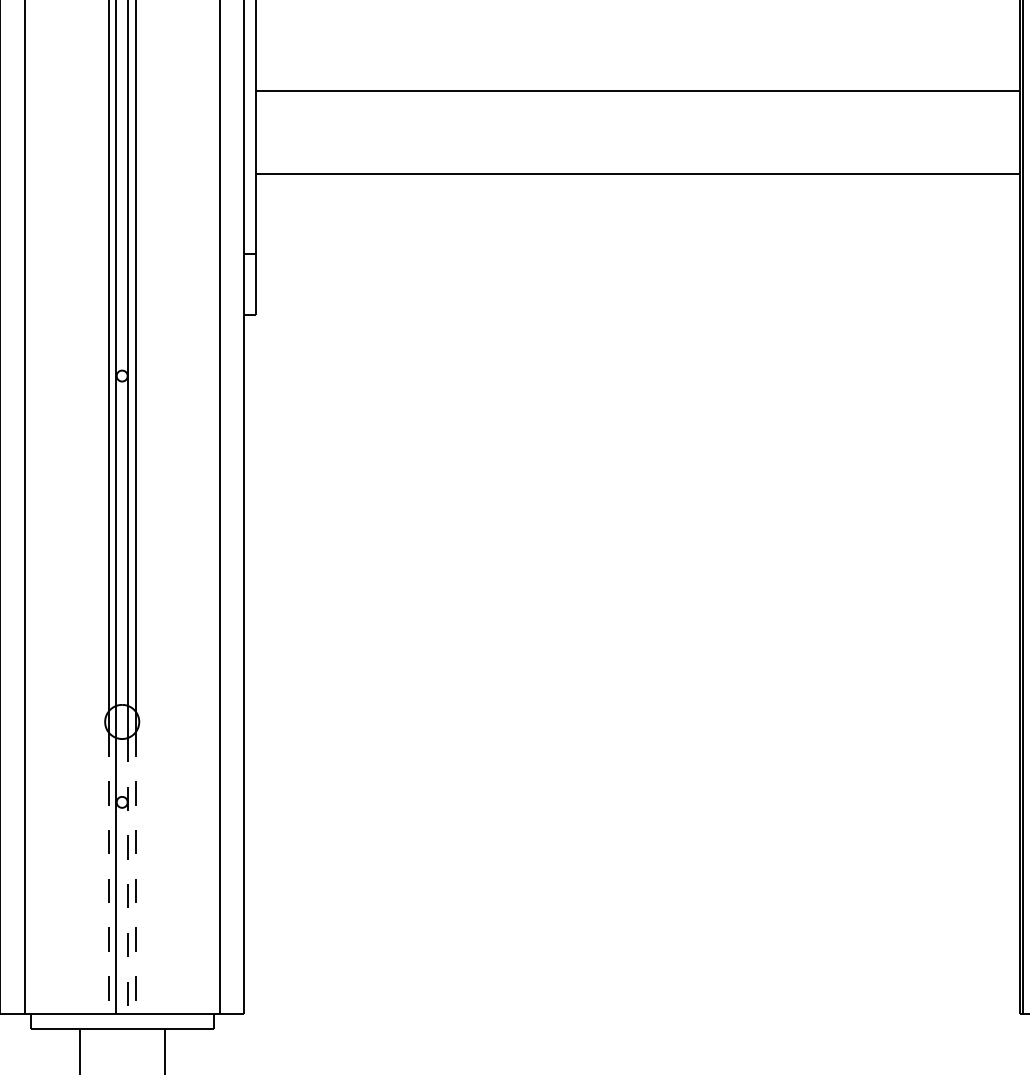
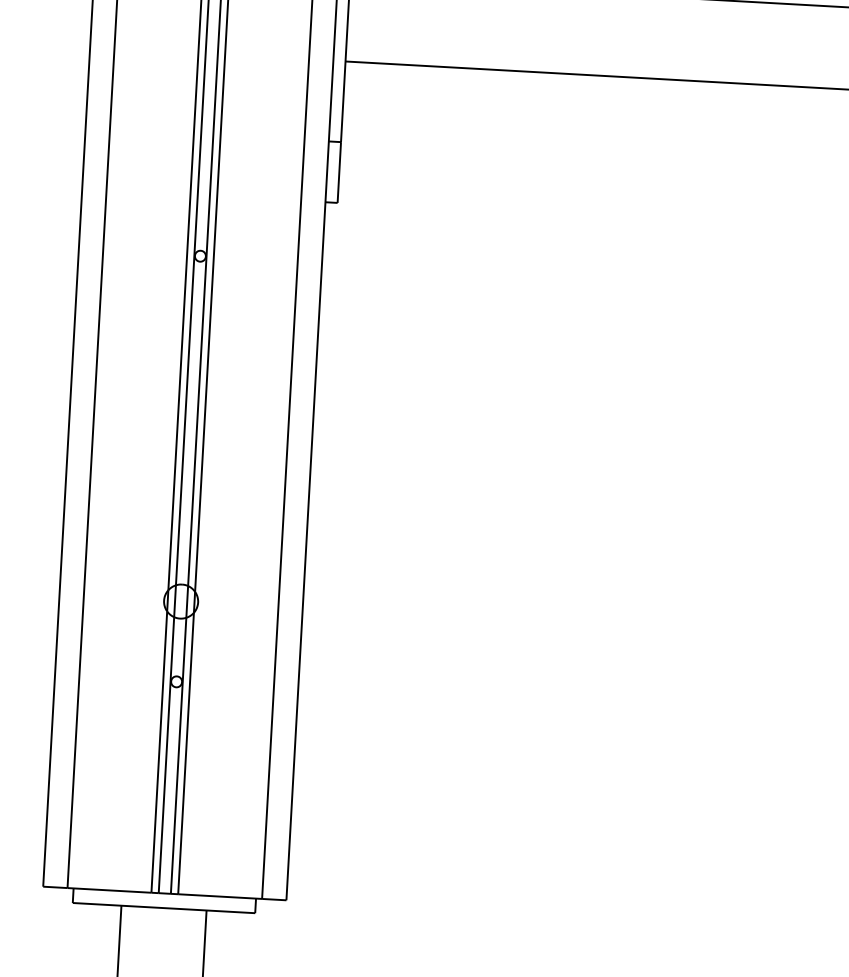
line: (108, 873) -> (158, 752), dashed -> solid
line: (135, 873) -> (185, 753), dashed -> solid
line: (128, 876) -> (178, 756), dashed -> solid

